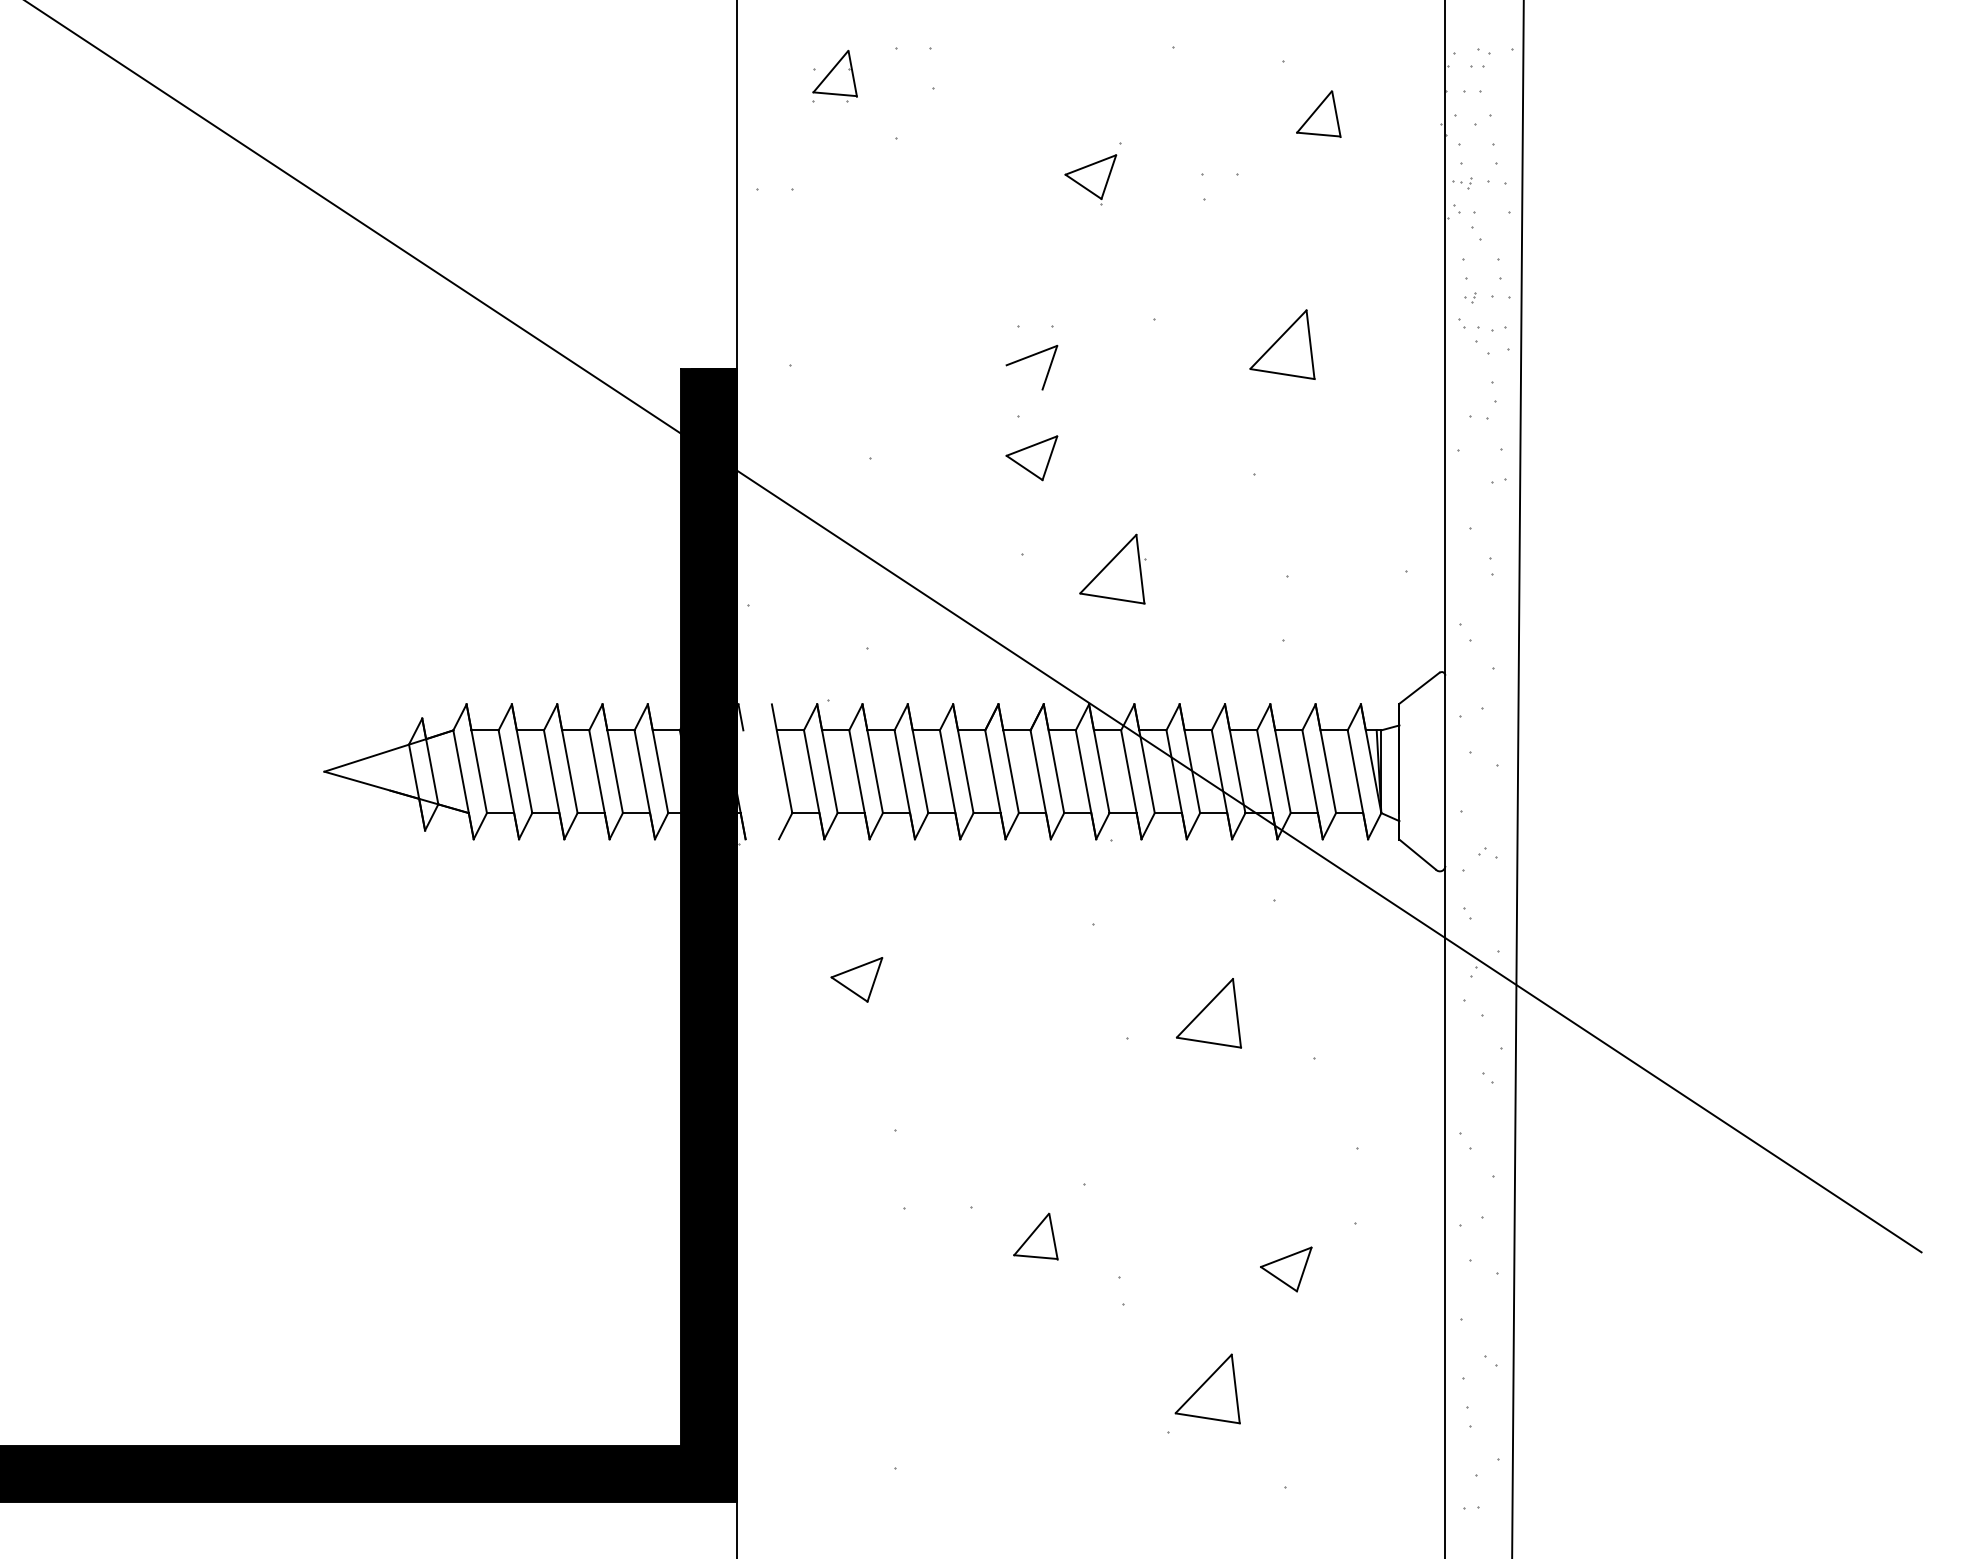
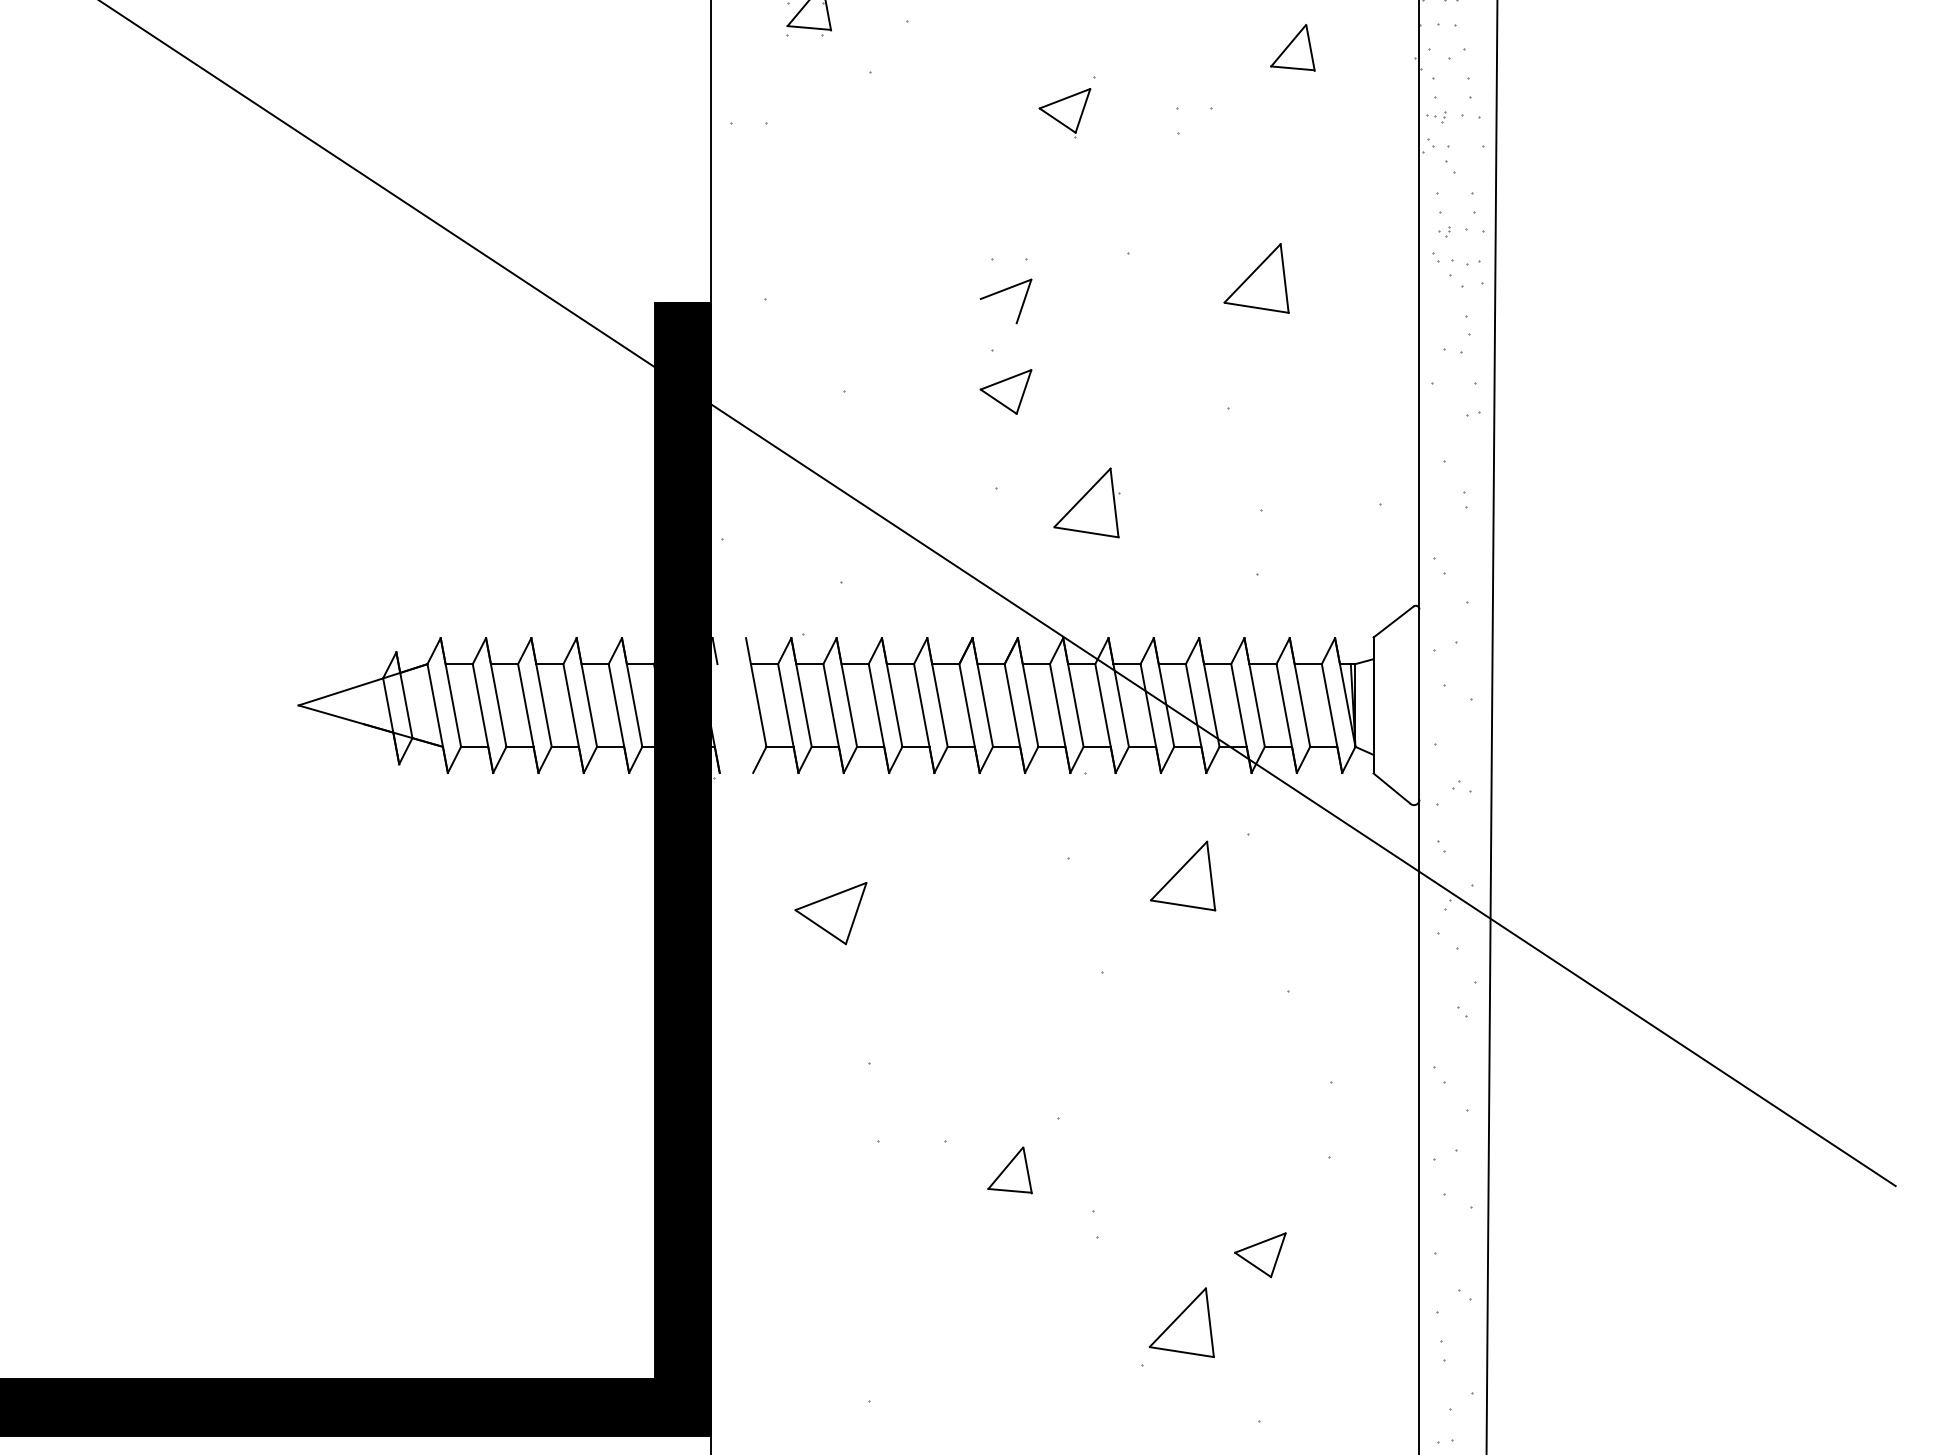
part: (856, 979) -> (830, 913), size x1.4
part: (1208, 1013) -> (1182, 876), moved
part: (1286, 1269) -> (1260, 1255), moved

